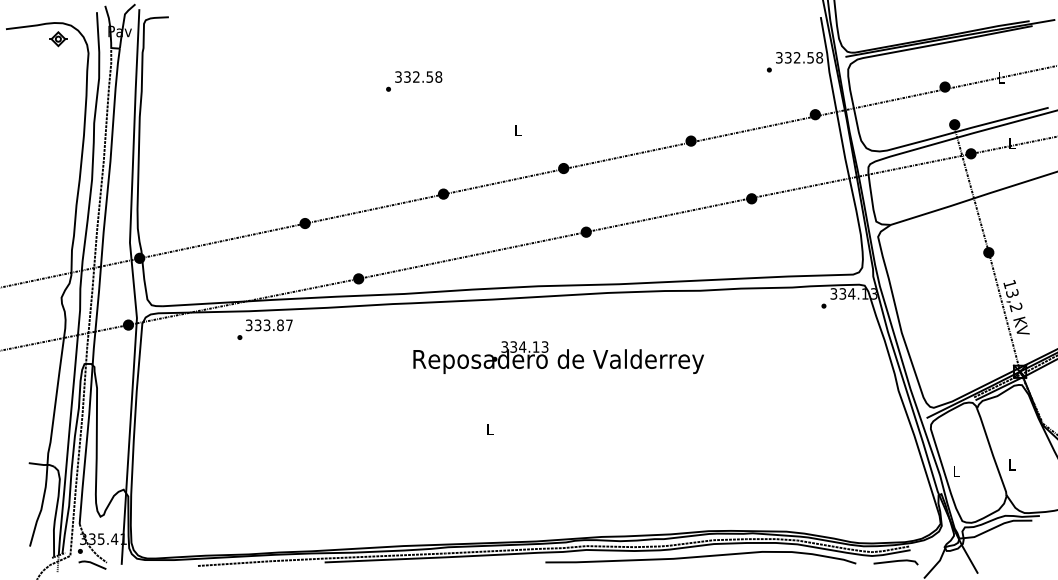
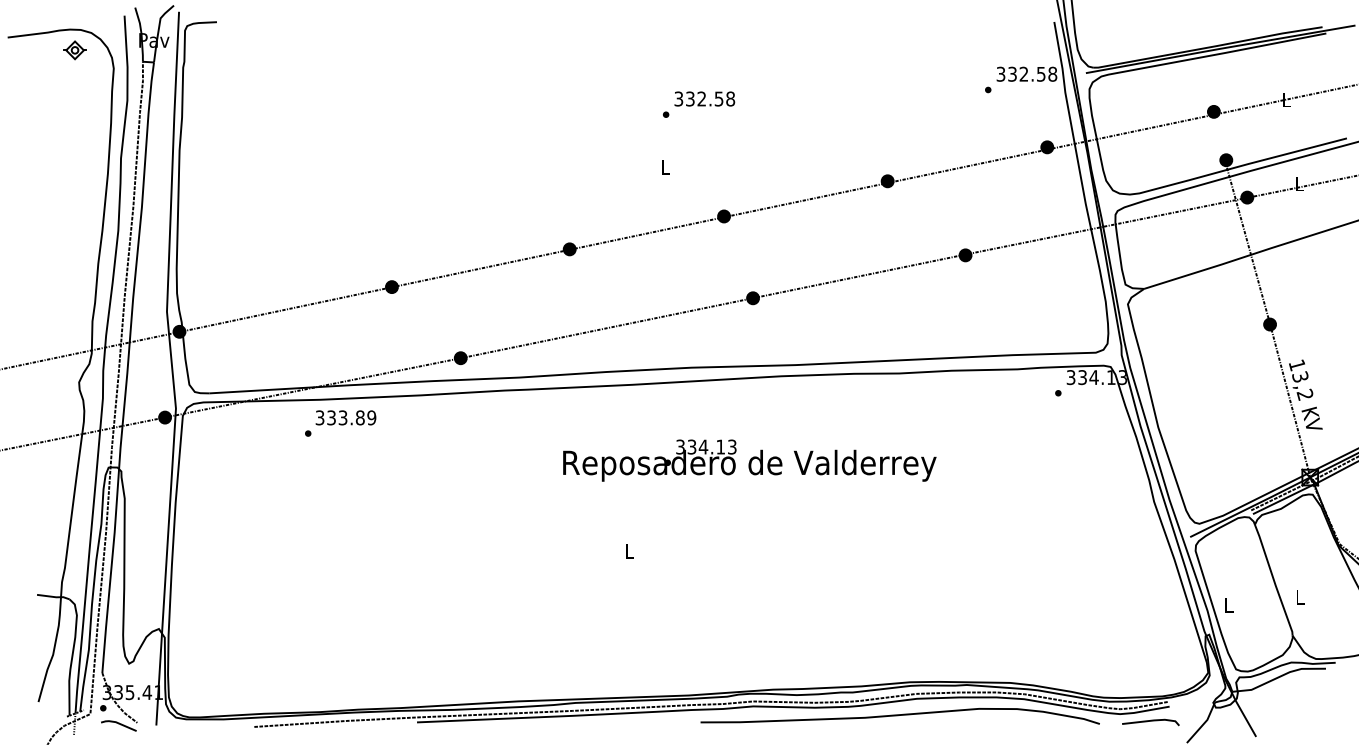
text: (414, 81) -> (699, 104), moved
text: (289, 325) -> (371, 418), 333.87 -> 333.89
text: (558, 357) -> (749, 460), moved

